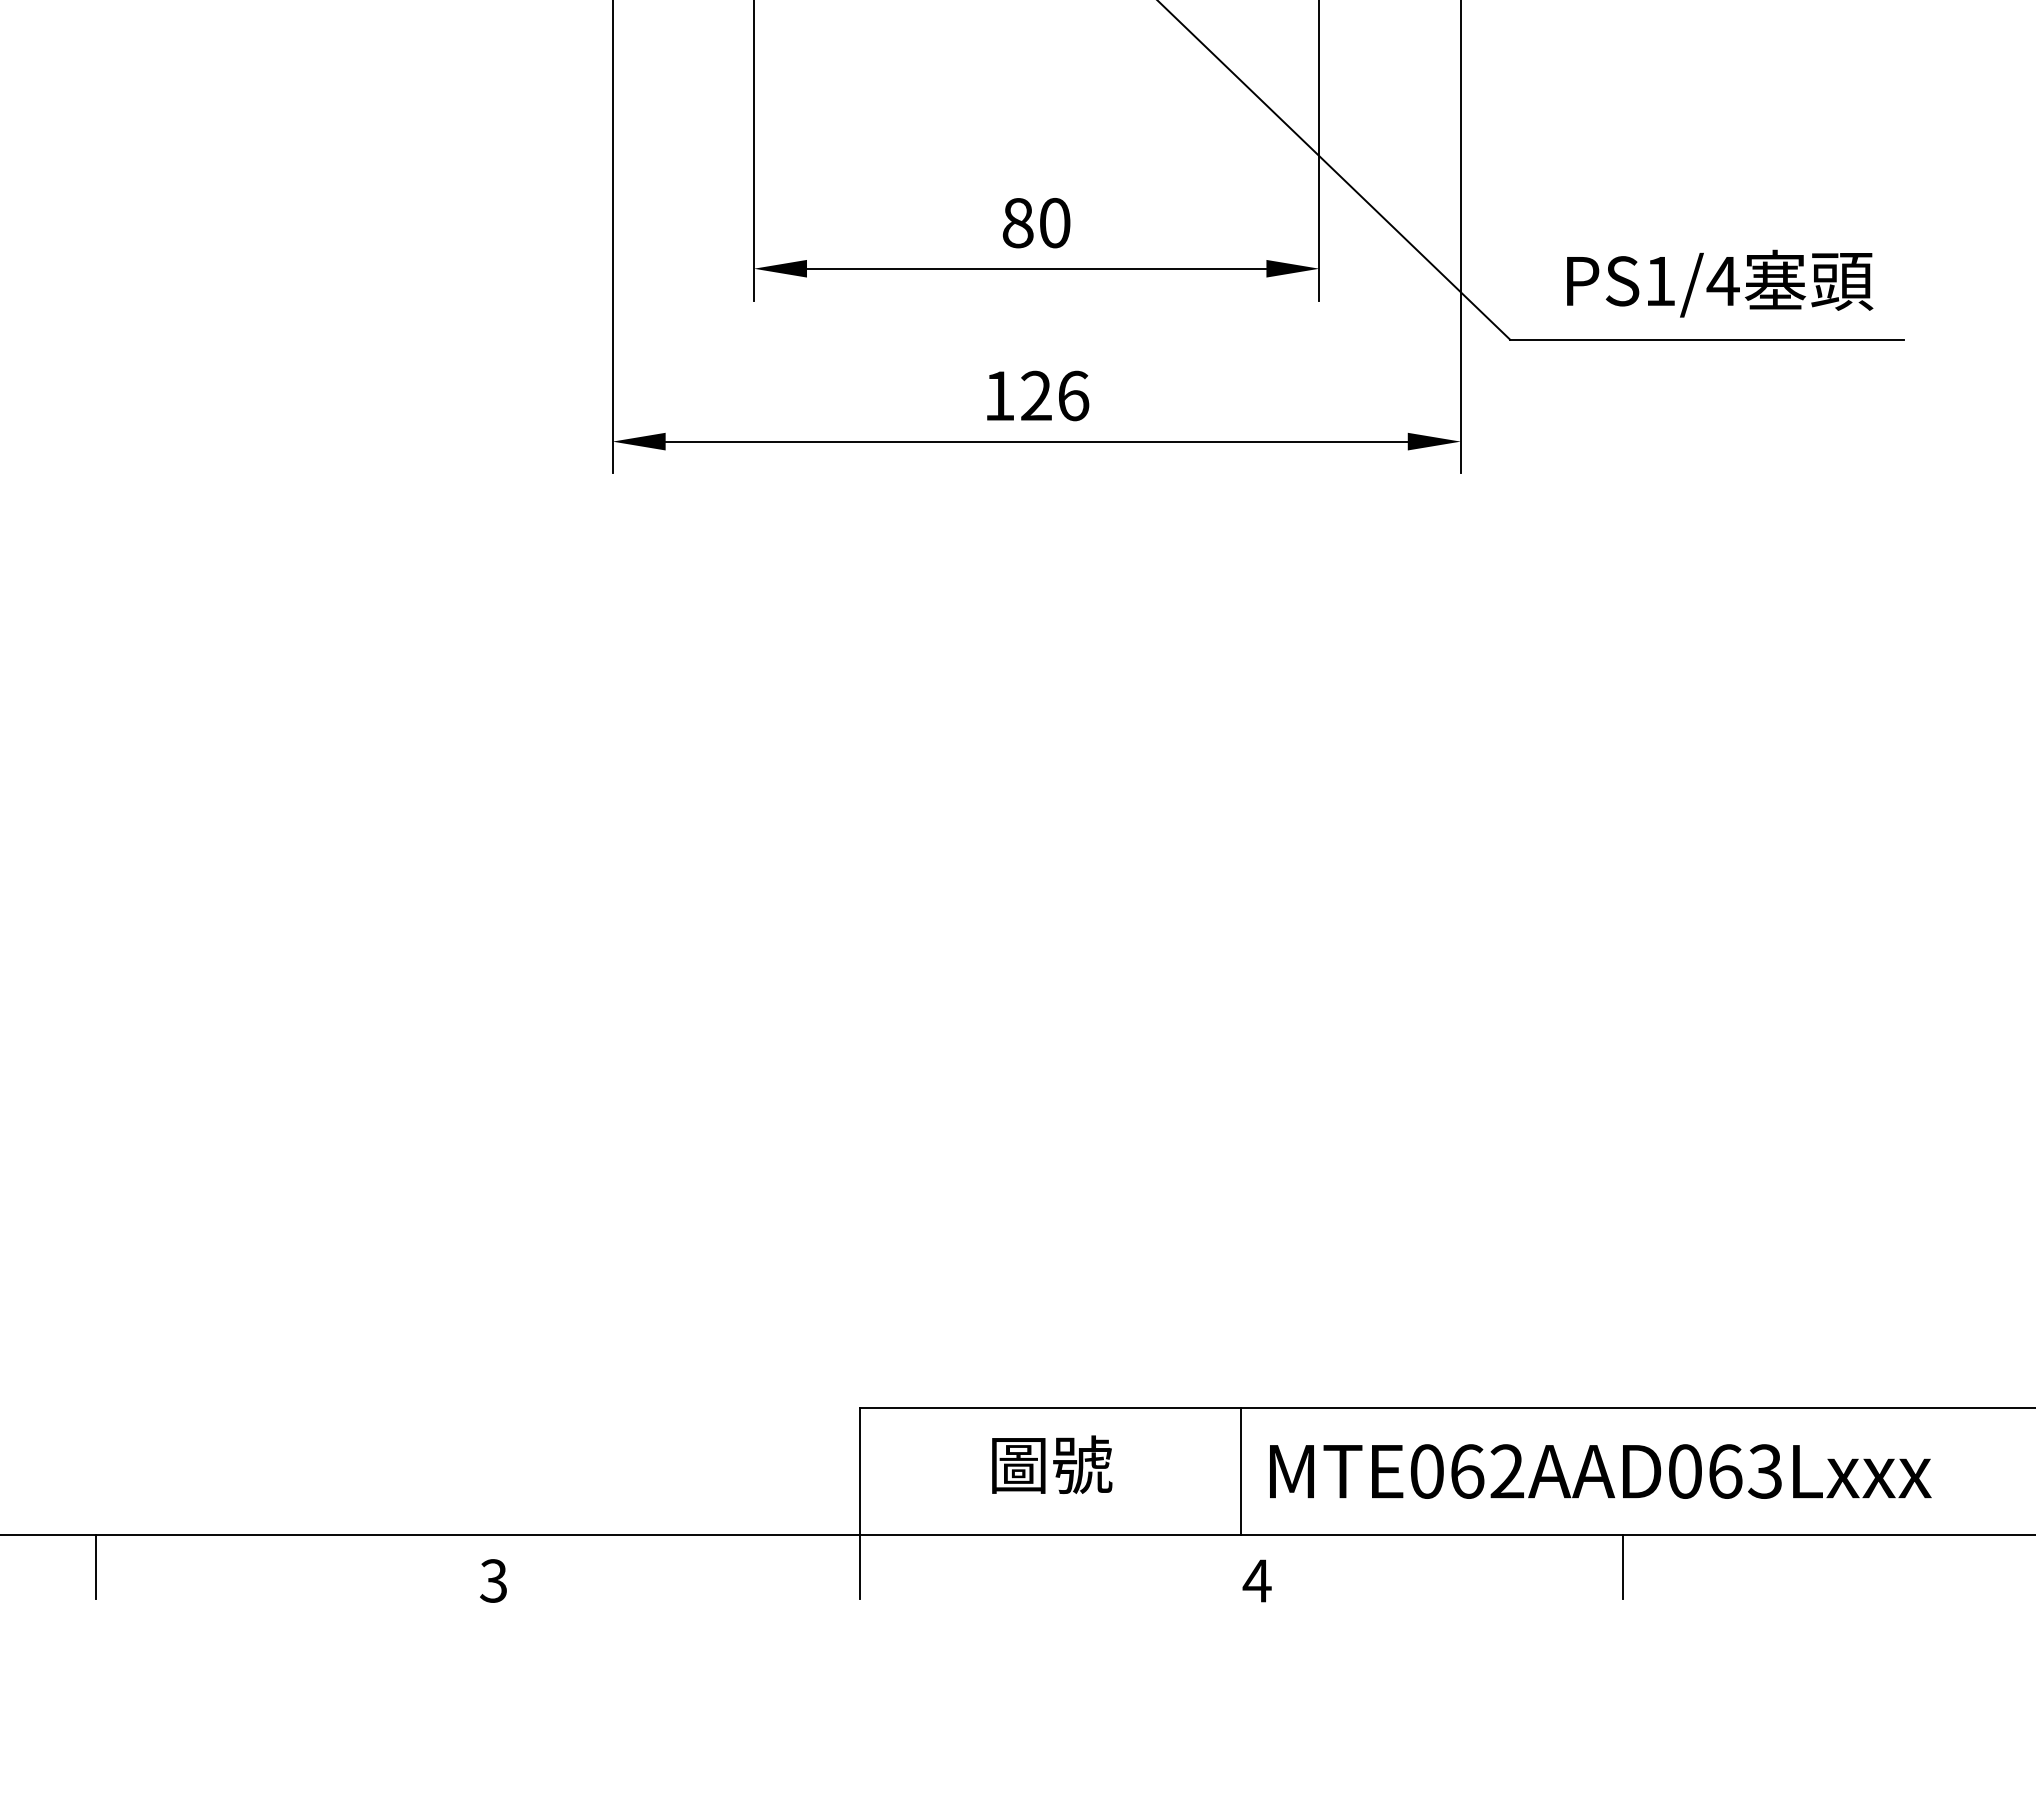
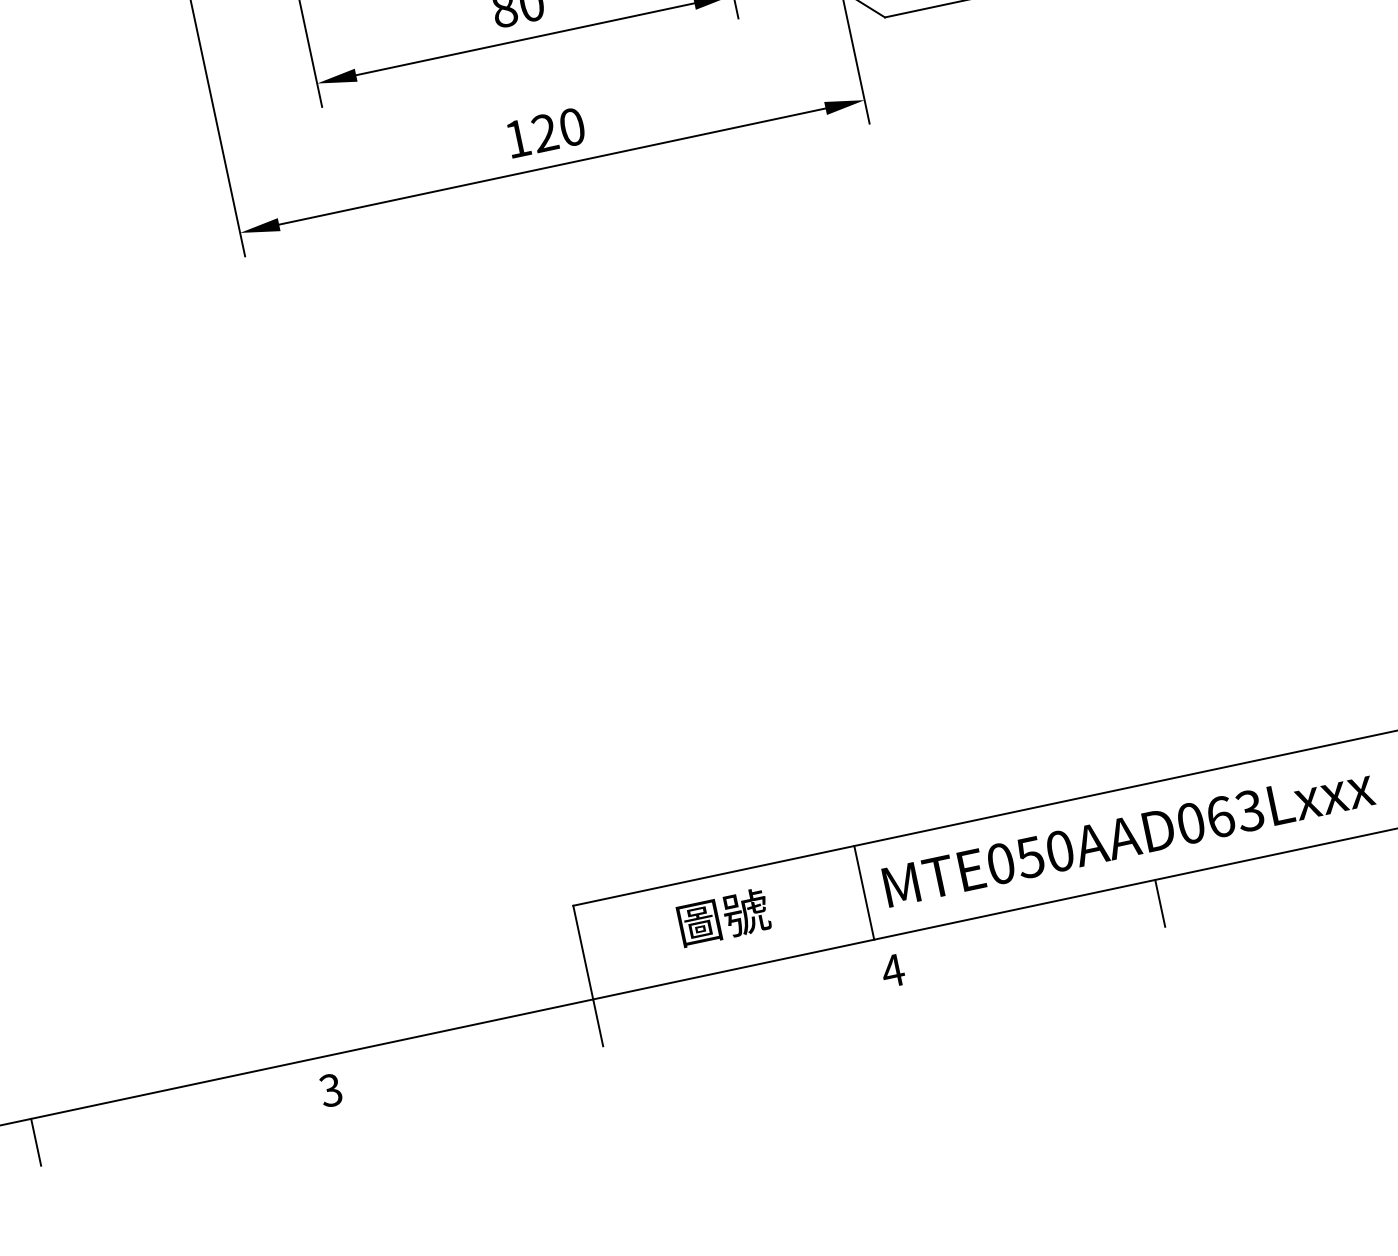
text: (1073, 395) -> (572, 126), 126 -> 120
text: (1486, 1471) -> (1044, 854), MTE062AAD063Lxxx -> MTE050AAD063Lxxx

